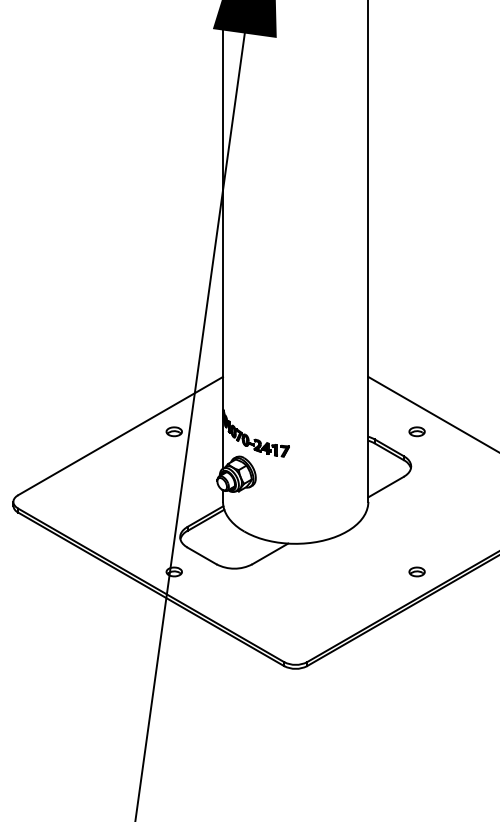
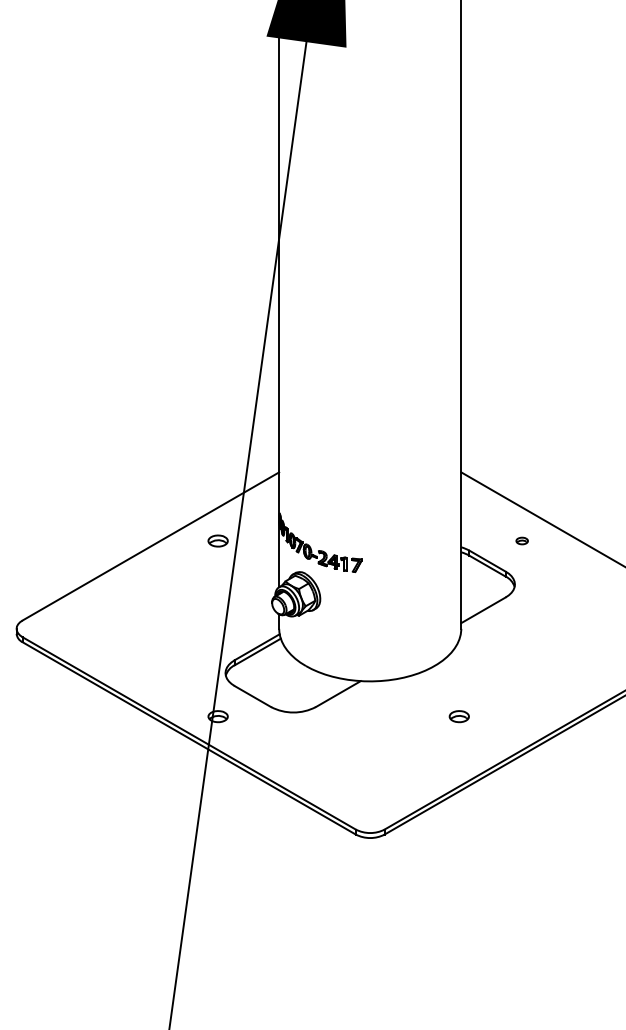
part: (416, 431) -> (521, 540), size x0.6
part: (416, 571) -> (458, 716), moved

